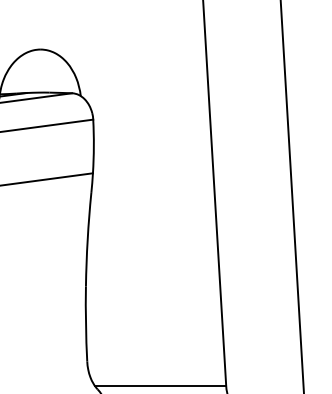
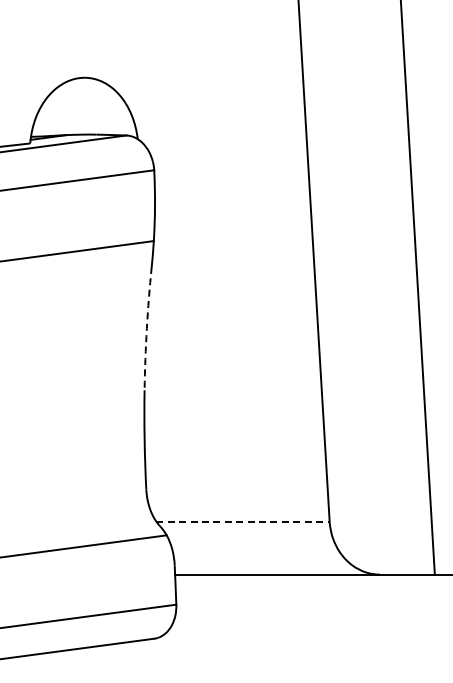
arc: (87, 239) -> (146, 328), solid -> dashed
line: (160, 385) -> (243, 521), solid -> dashed

